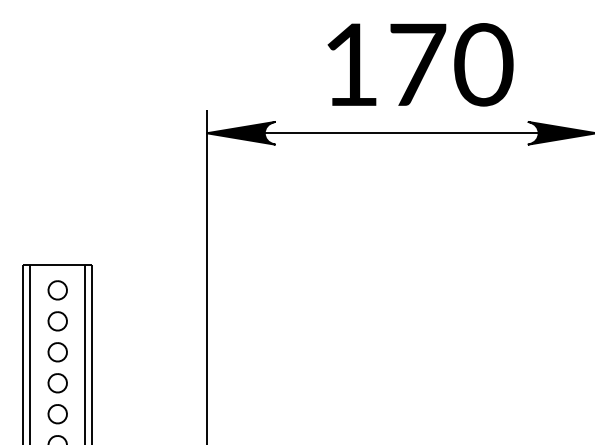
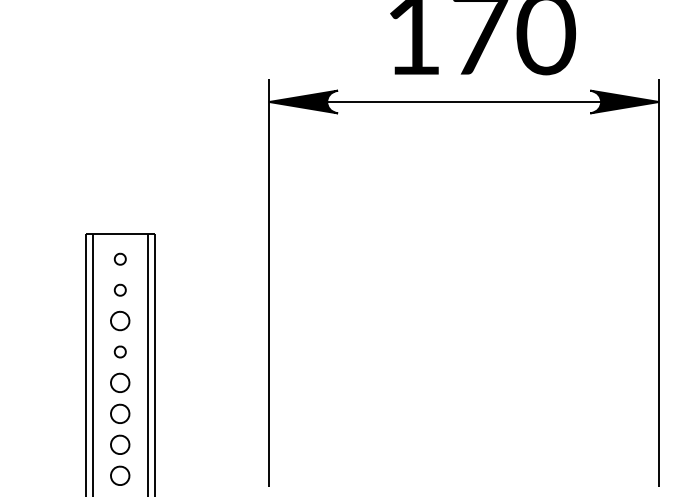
part: (58, 290) -> (120, 259), size x0.6
part: (58, 321) -> (120, 290), size x0.6
part: (58, 382) -> (120, 351), size x0.6

